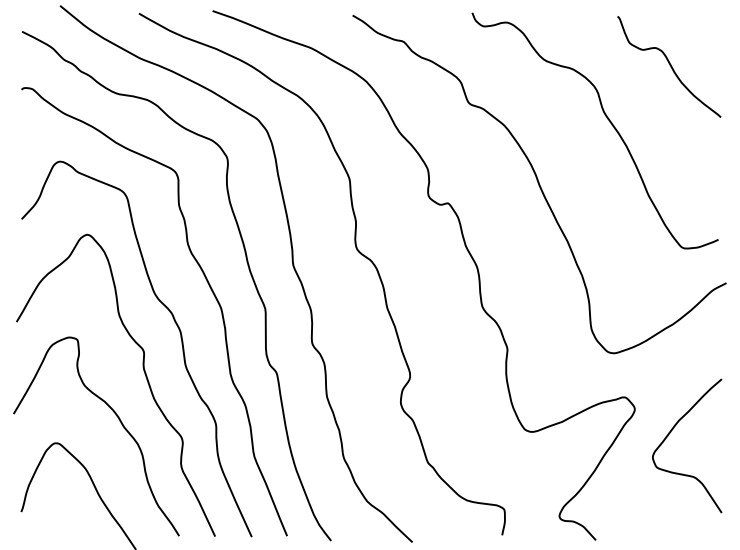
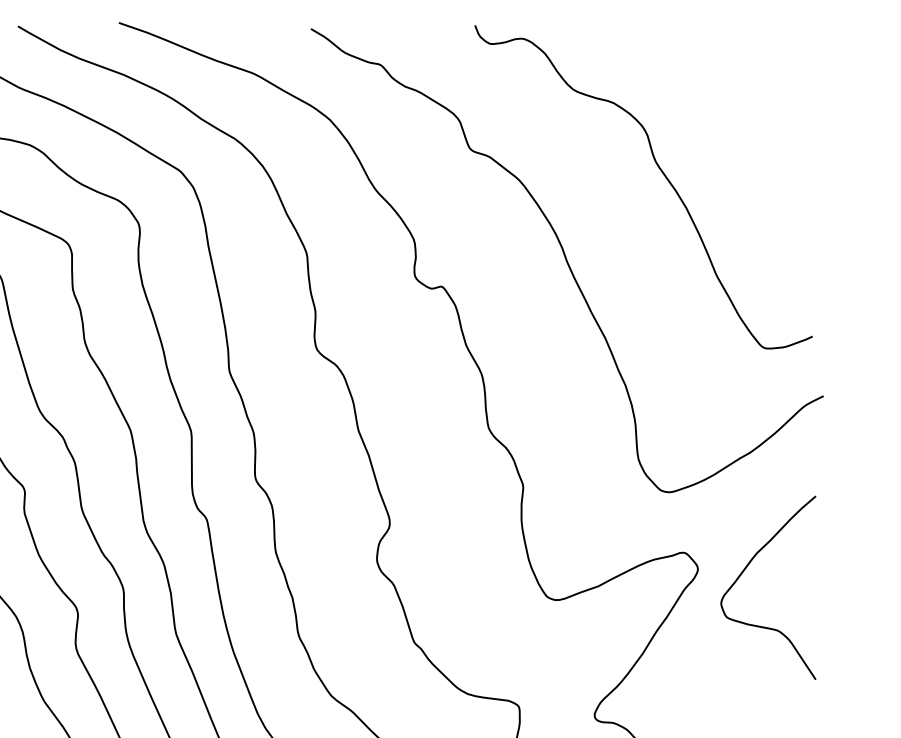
curve: (669, 65) -> (745, 97), removed
curve: (671, 432) -> (746, 569), moved

